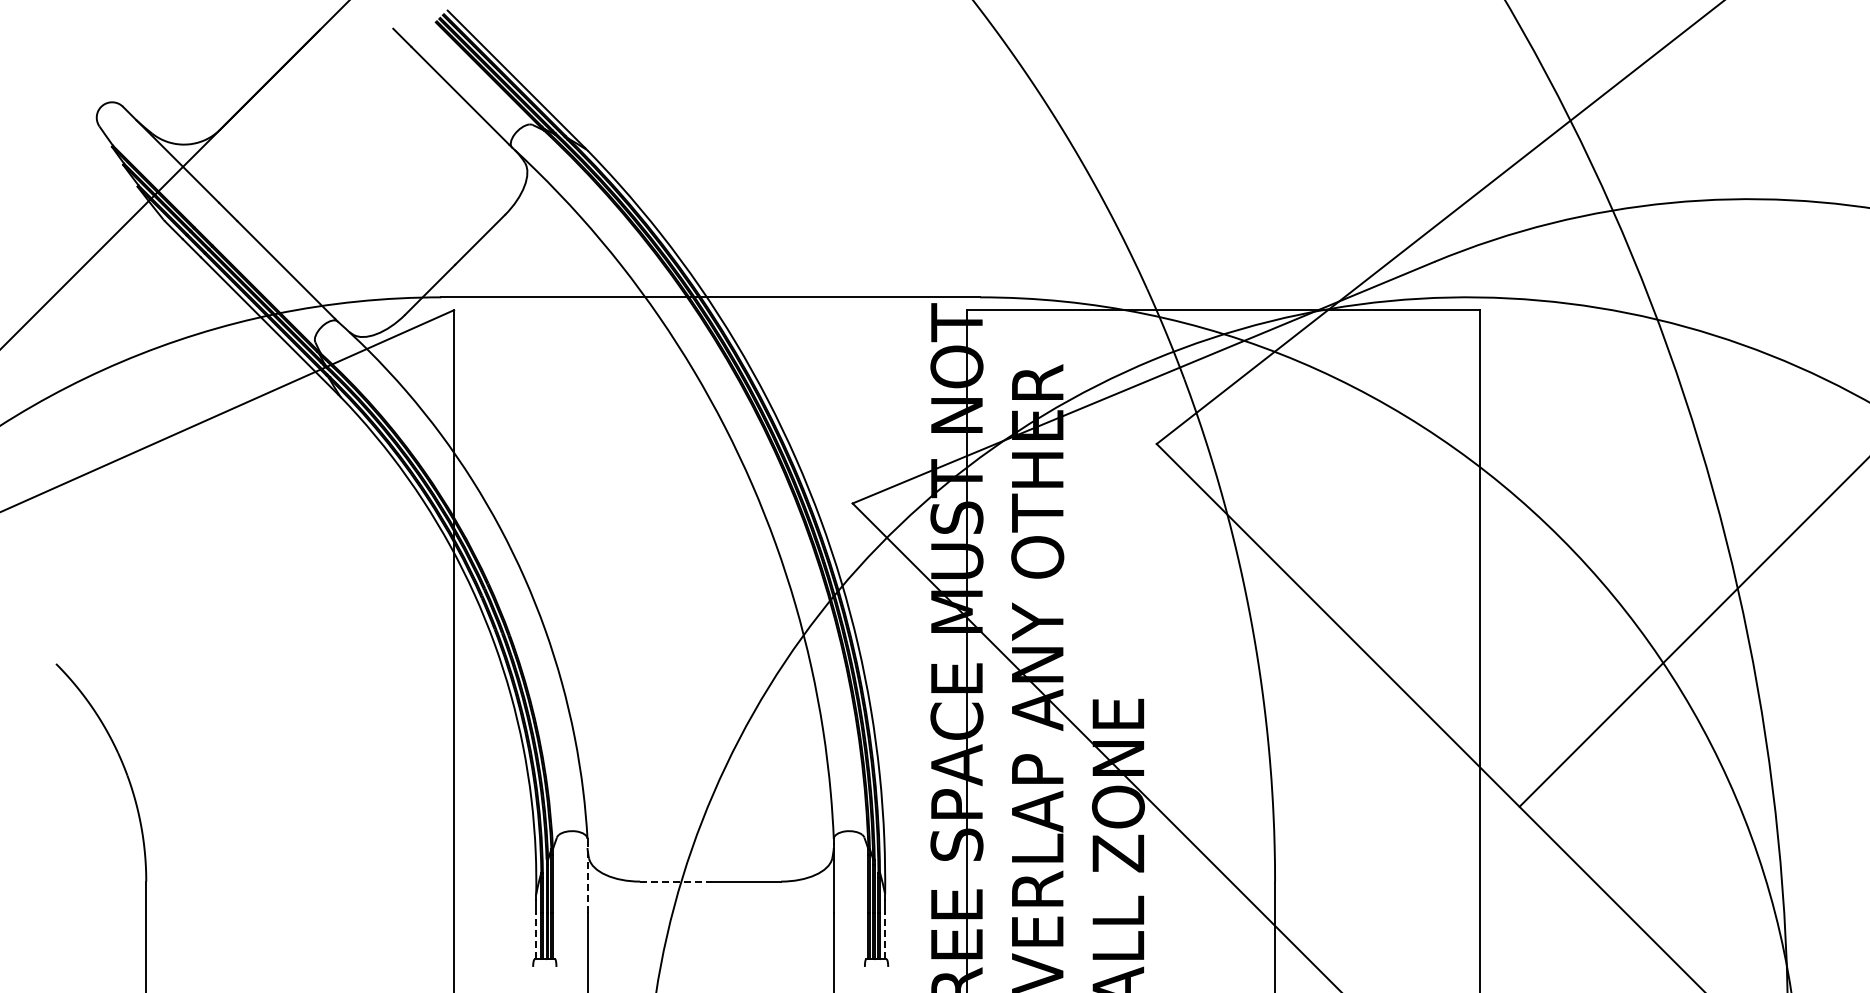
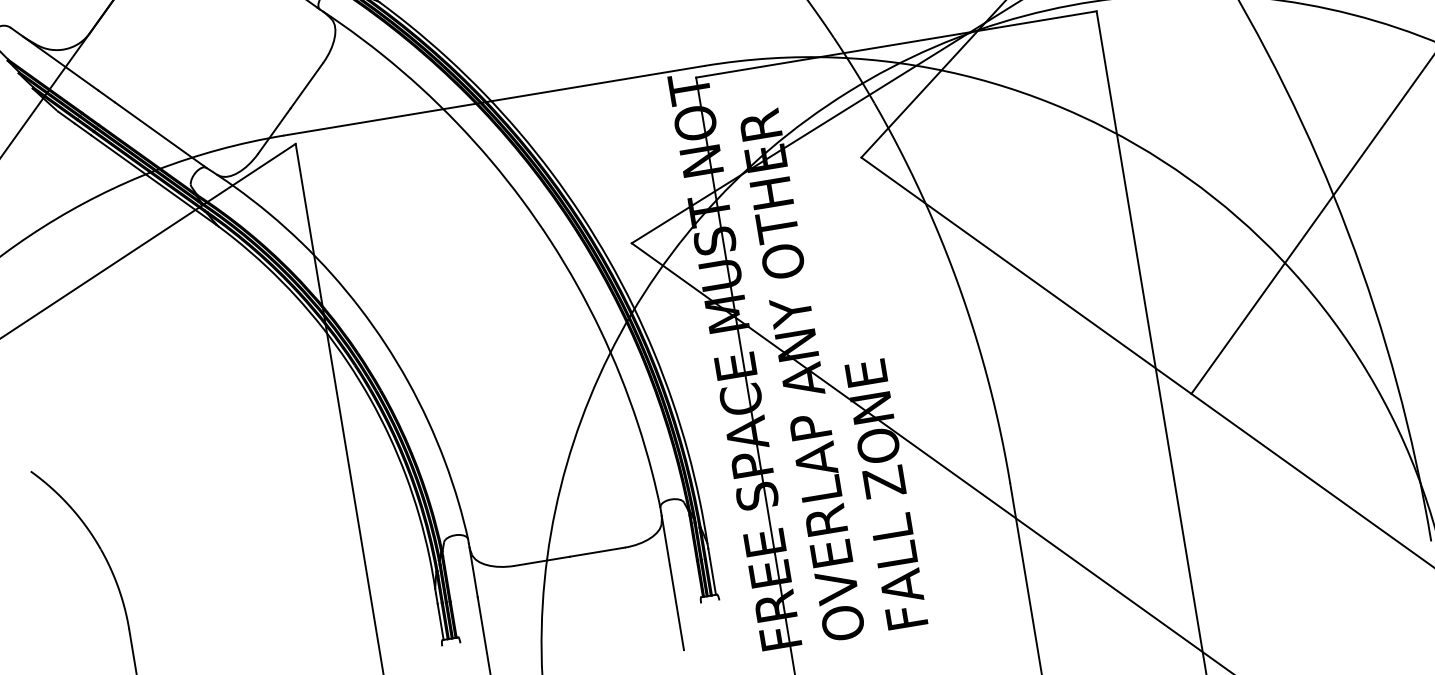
line: (587, 878) -> (473, 570), dashed -> solid
line: (675, 881) -> (542, 561), dashed -> solid
line: (536, 935) -> (440, 621), dashed -> solid
line: (885, 935) -> (713, 576), dashed -> solid

